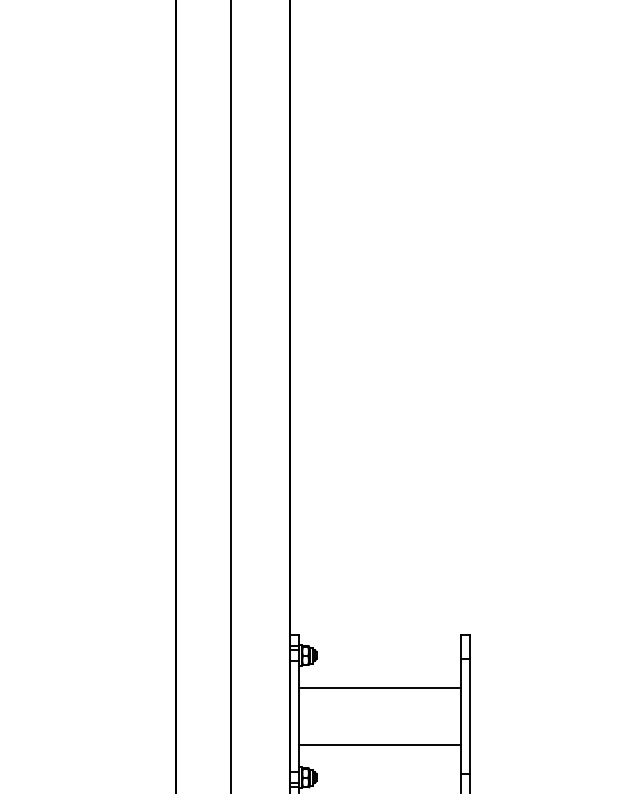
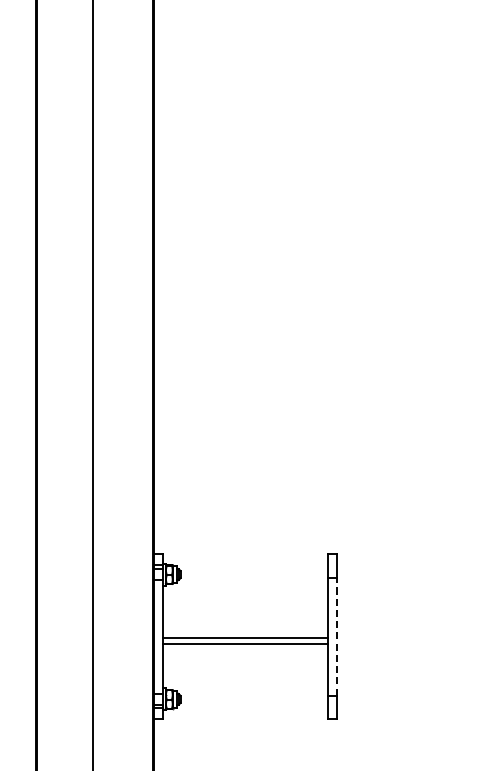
line: (380, 687) -> (245, 644), moved
line: (470, 716) -> (337, 636), solid -> dashed
line: (380, 745) -> (245, 638), moved

